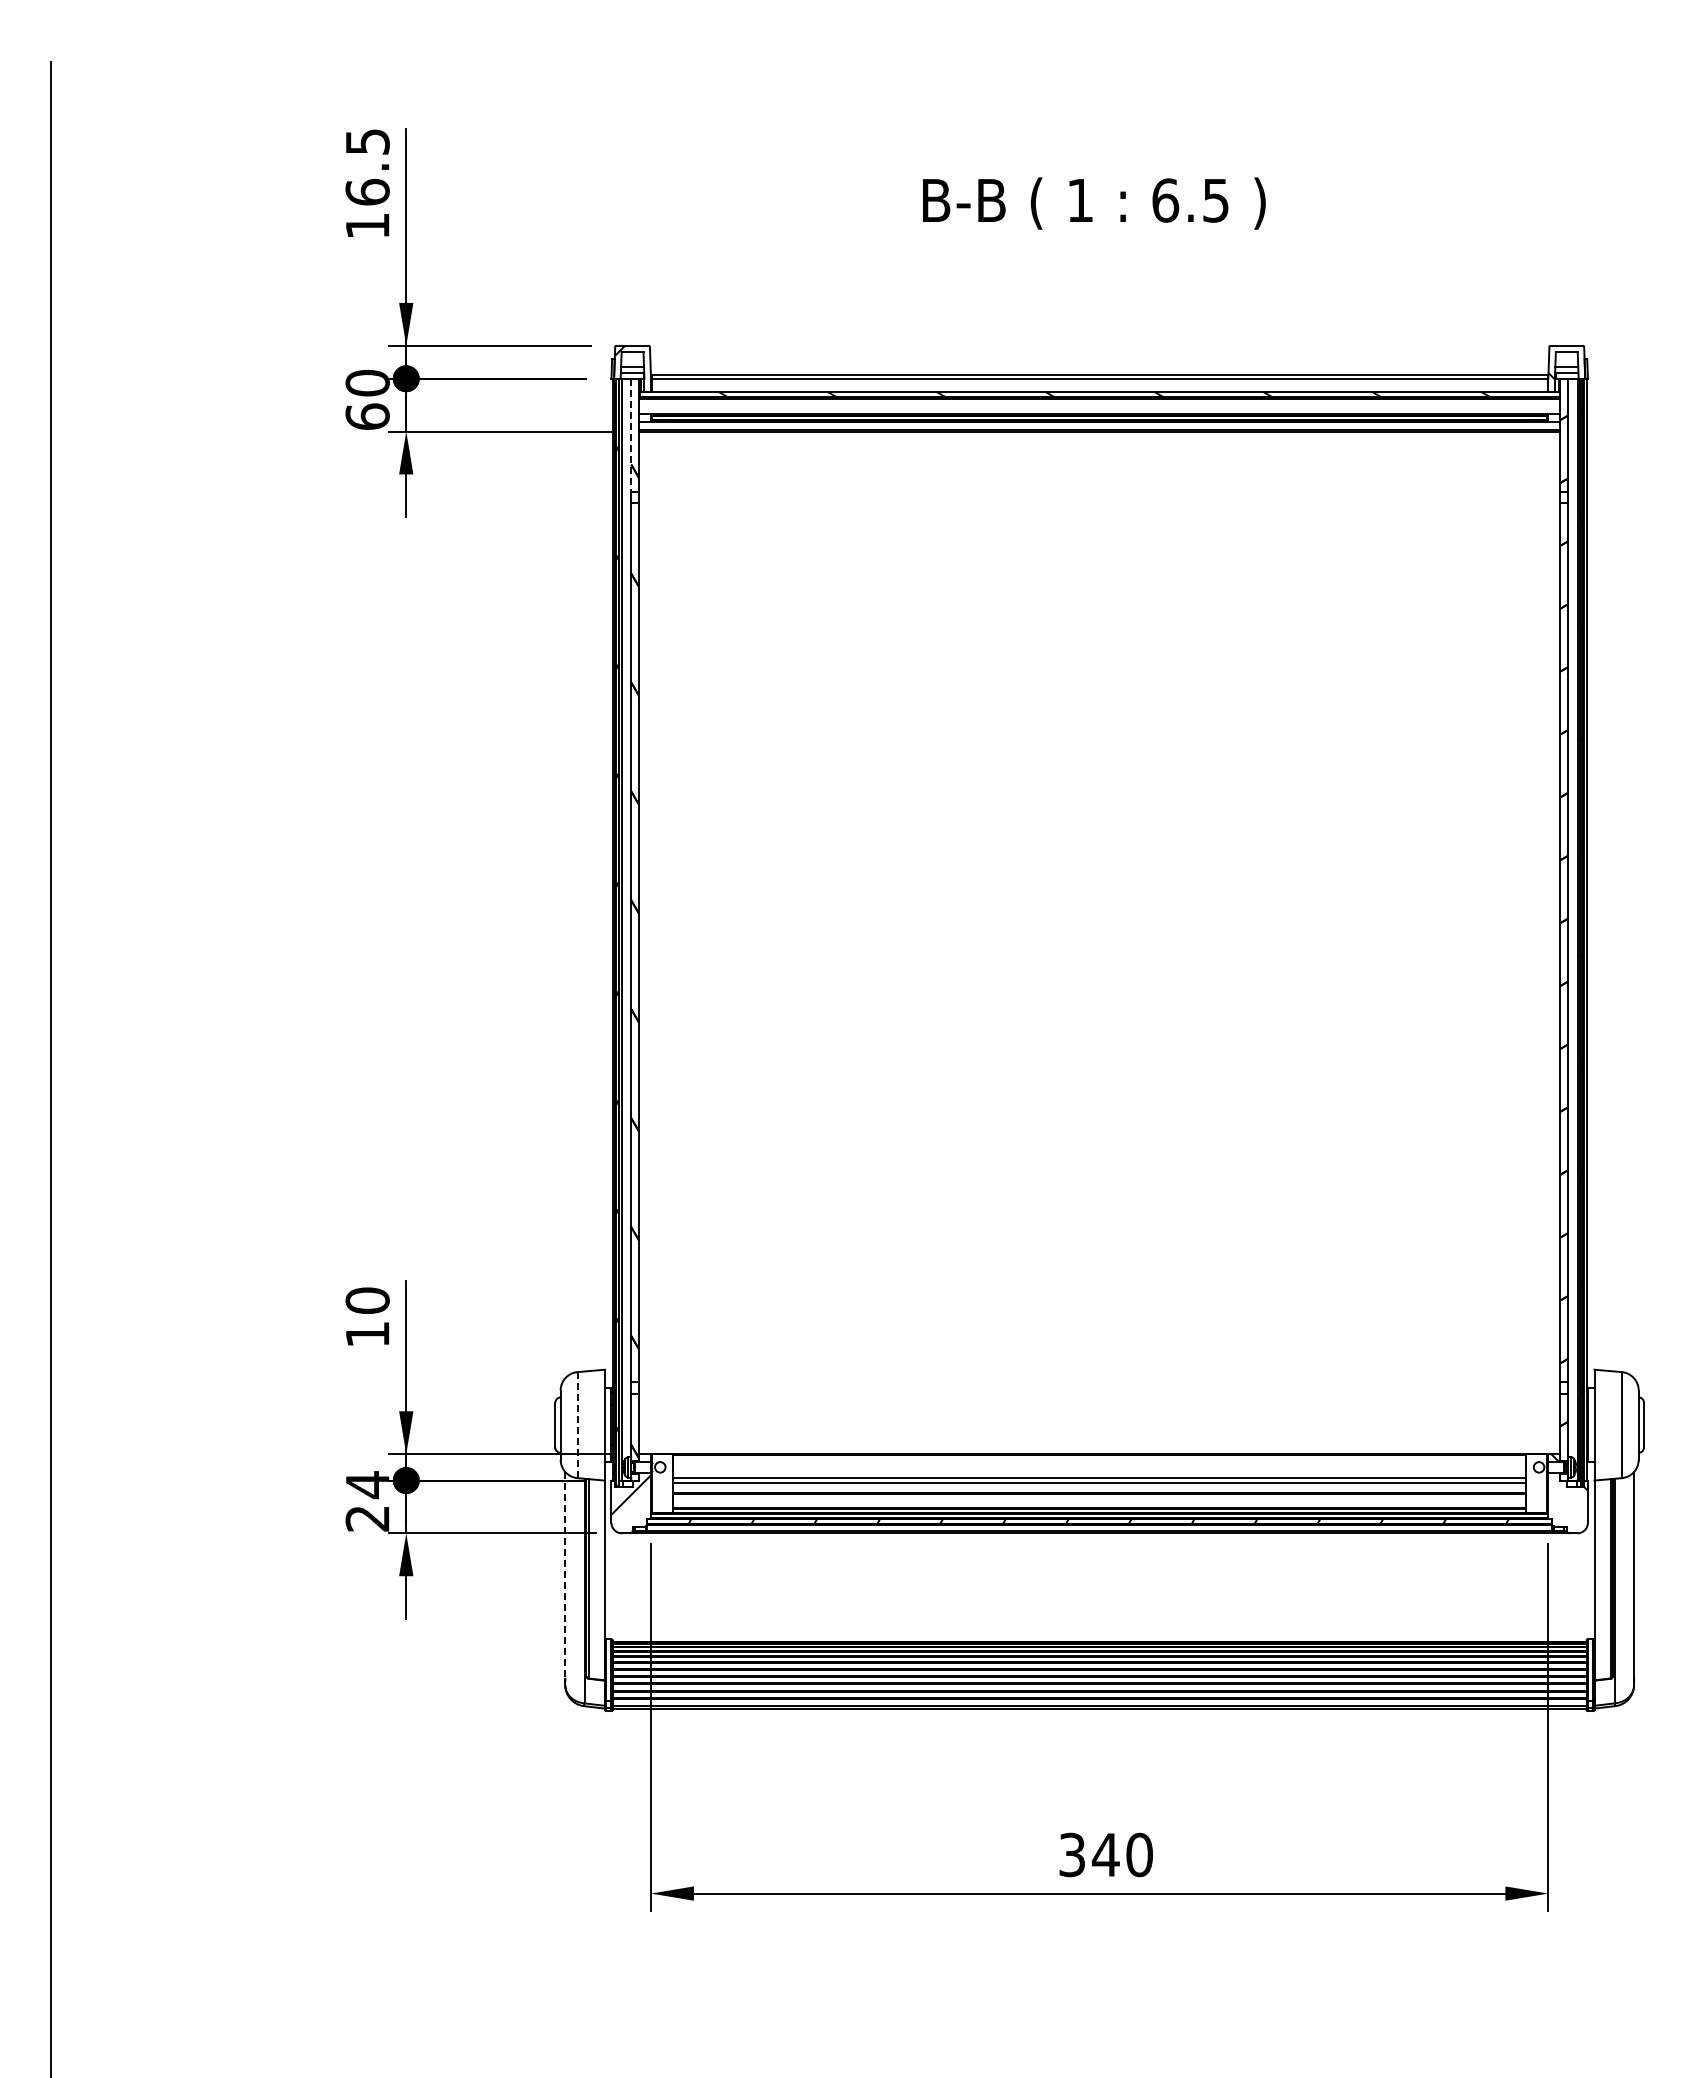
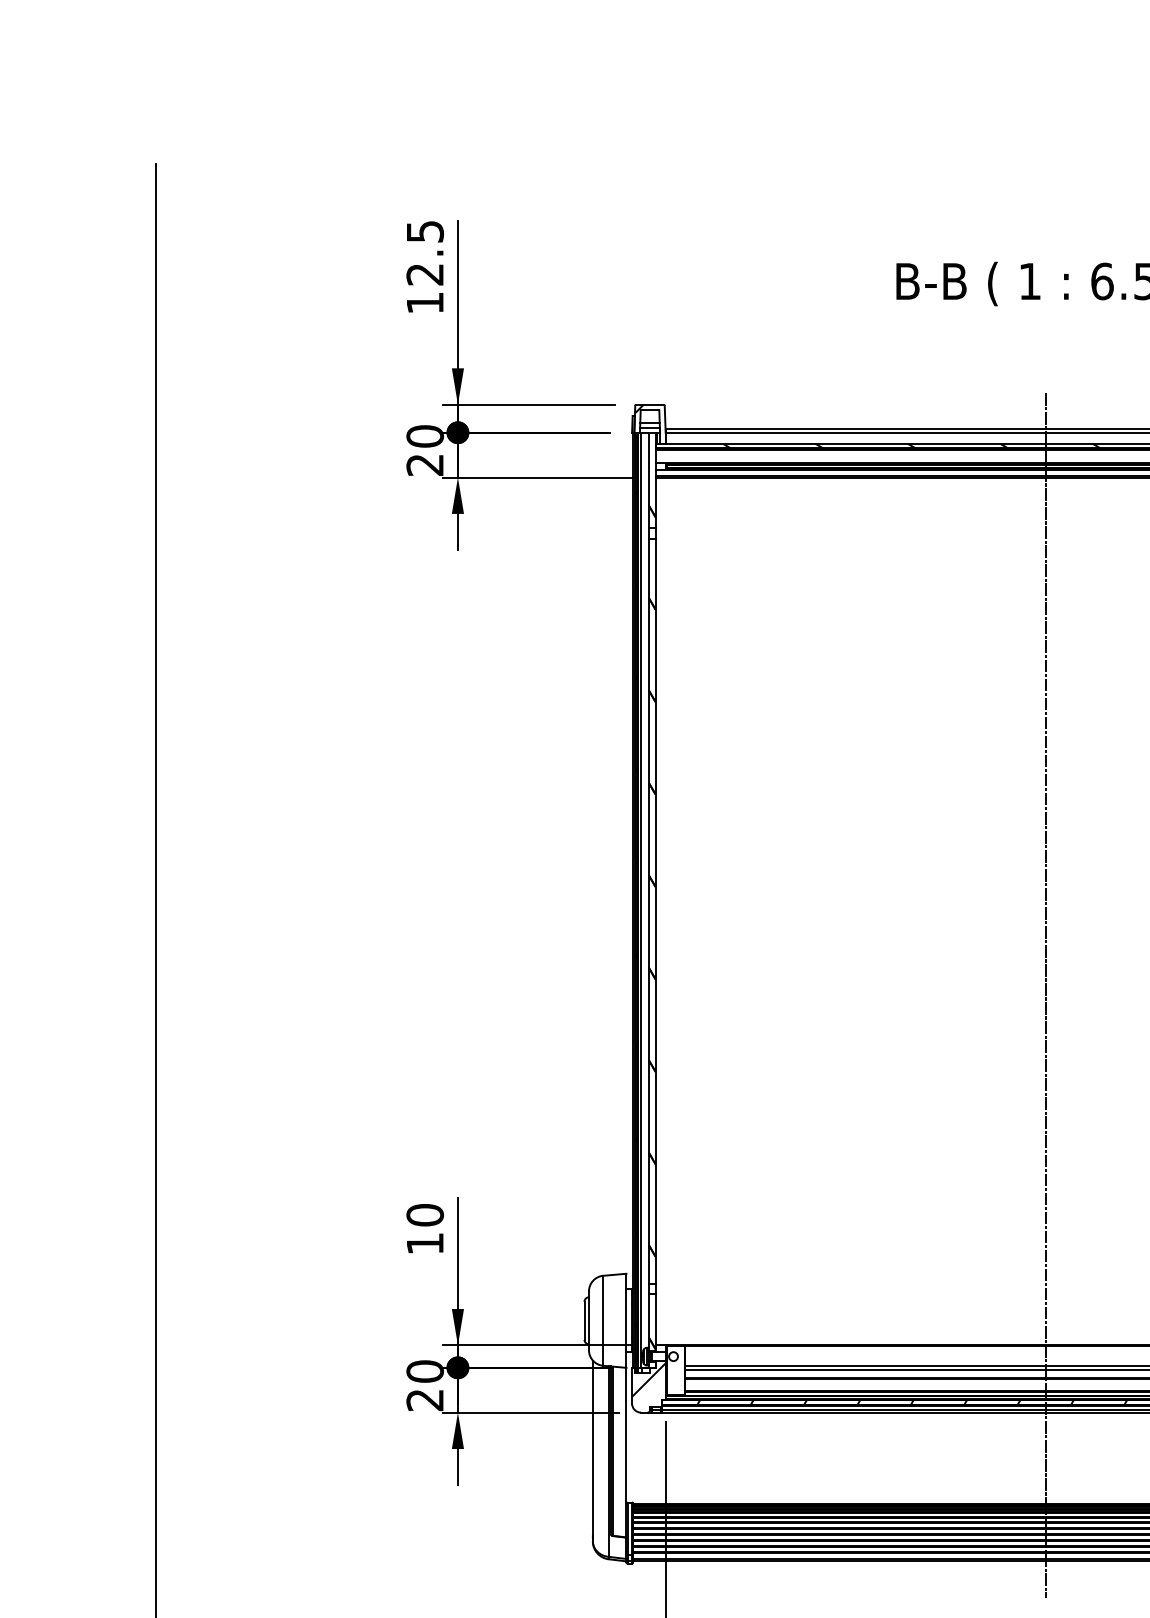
text: (367, 191) -> (425, 273), 16.5 -> 12.5
text: (367, 416) -> (425, 464), 60 -> 20
line: (631, 435) -> (649, 480), dashed -> solid
line: (1099, 1041) -> (1046, 995), added
line: (577, 1425) -> (603, 1321), dashed -> solid
text: (367, 1485) -> (425, 1372), 24 -> 20
line: (565, 1574) -> (593, 1447), dashed -> solid

